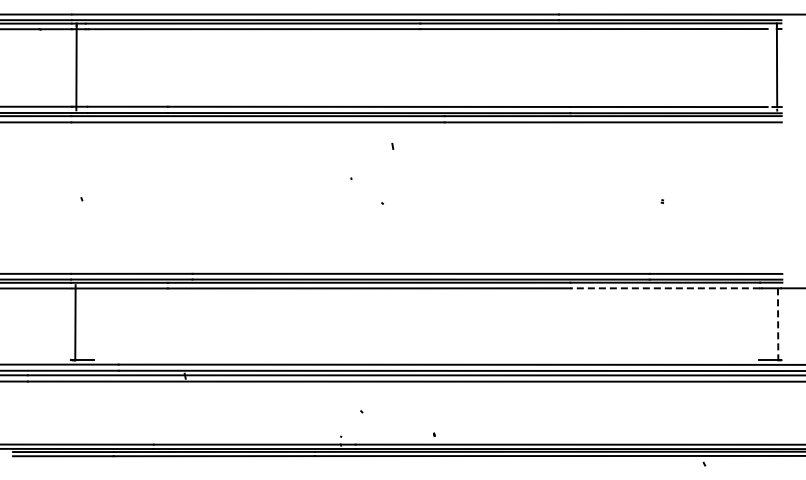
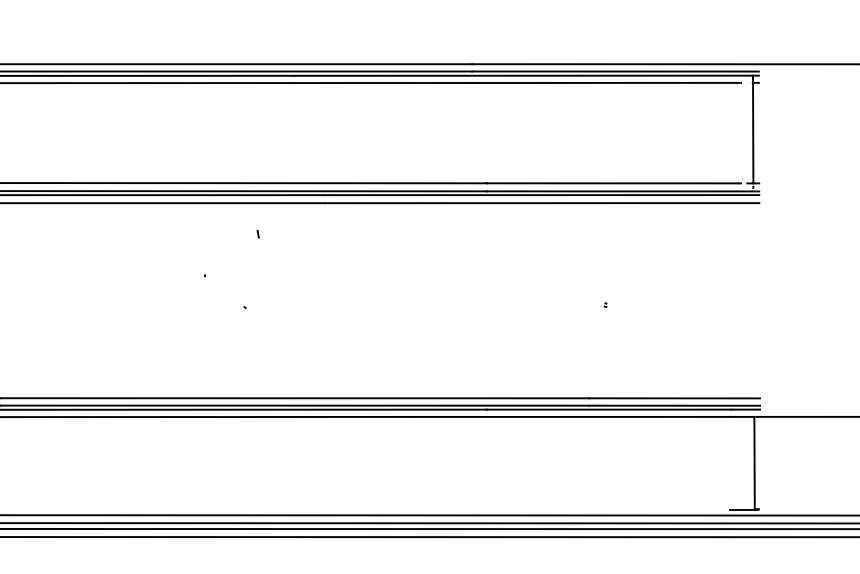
line: (665, 288) -> (609, 417), dashed -> solid
line: (778, 324) -> (755, 463), dashed -> solid

